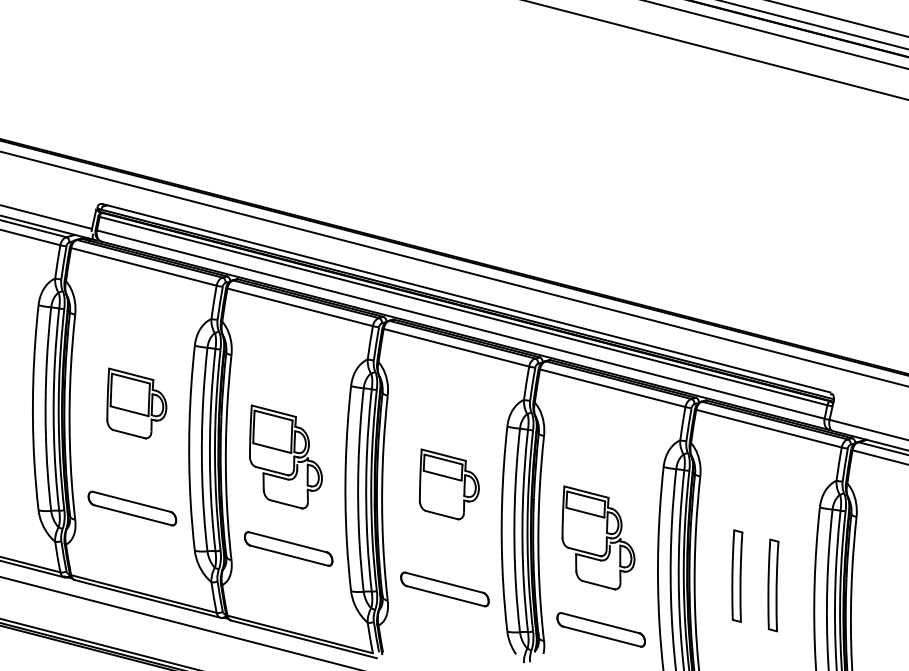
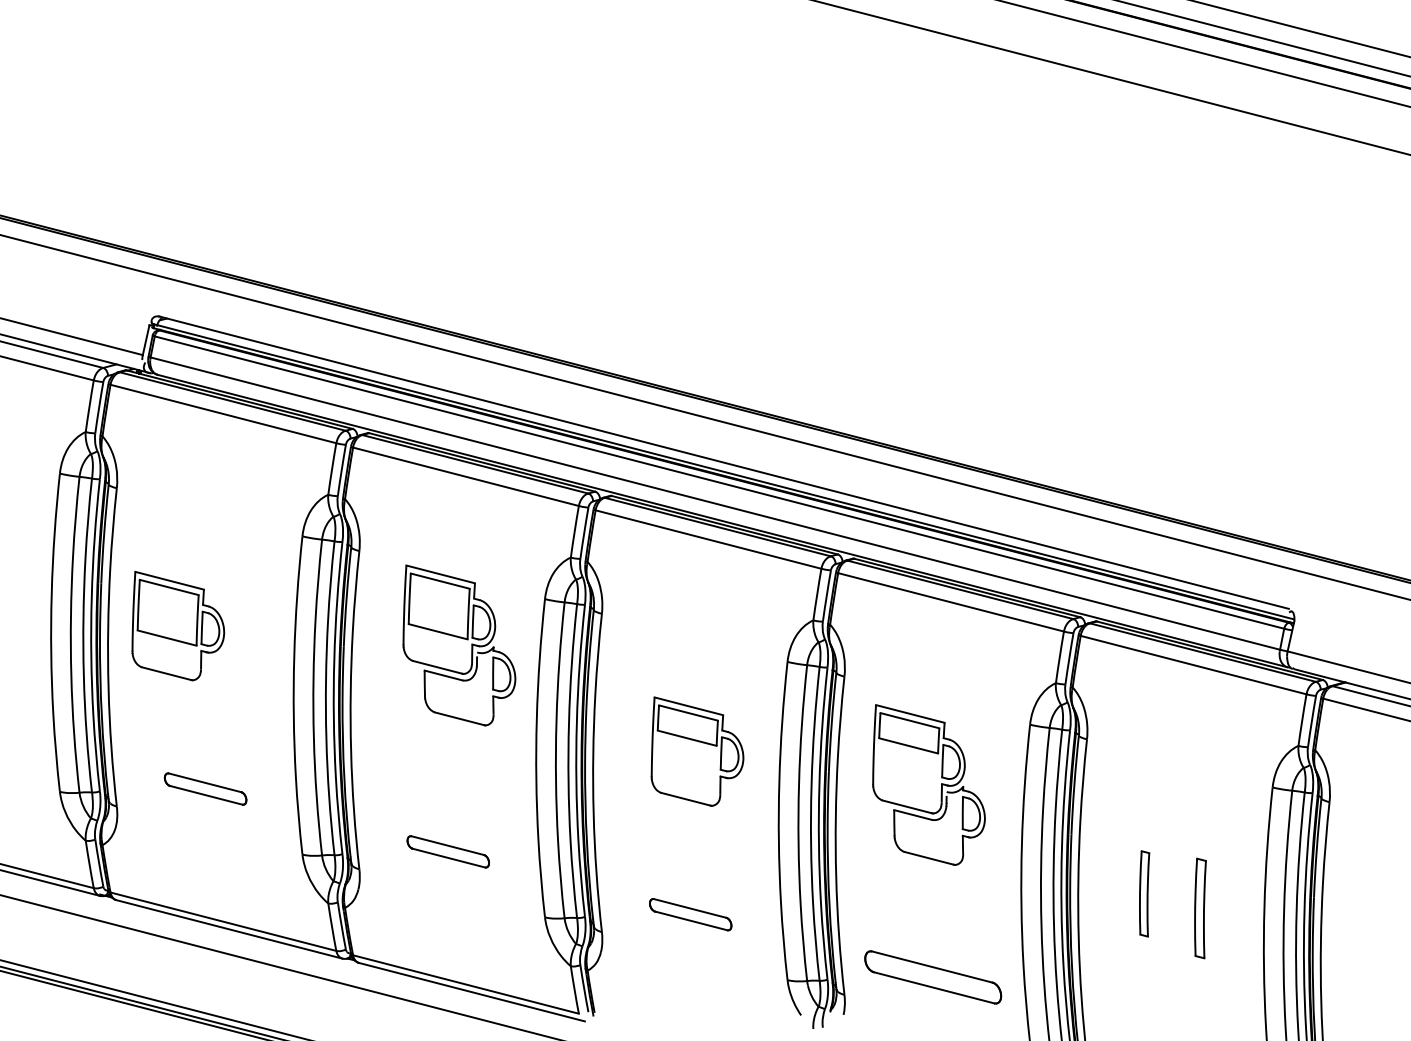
part: (136, 403) -> (177, 626), moved
part: (285, 456) -> (458, 644), moved
part: (132, 508) -> (205, 789), size x0.6
part: (598, 537) -> (929, 784), moved
part: (288, 548) -> (447, 851), size x0.6
part: (737, 575) -> (1144, 893), size x0.6
part: (773, 585) -> (1200, 908), size x0.7
part: (444, 589) -> (689, 914), size x0.6

